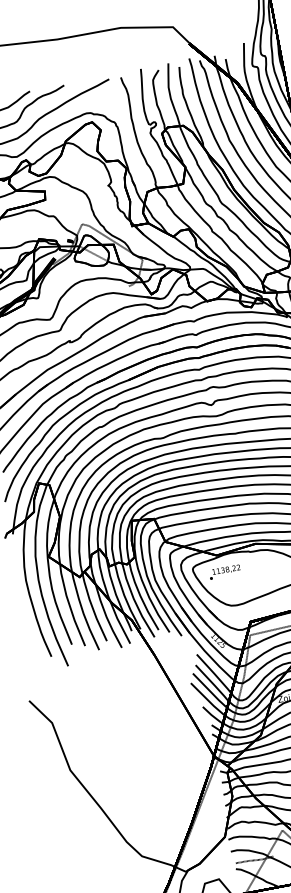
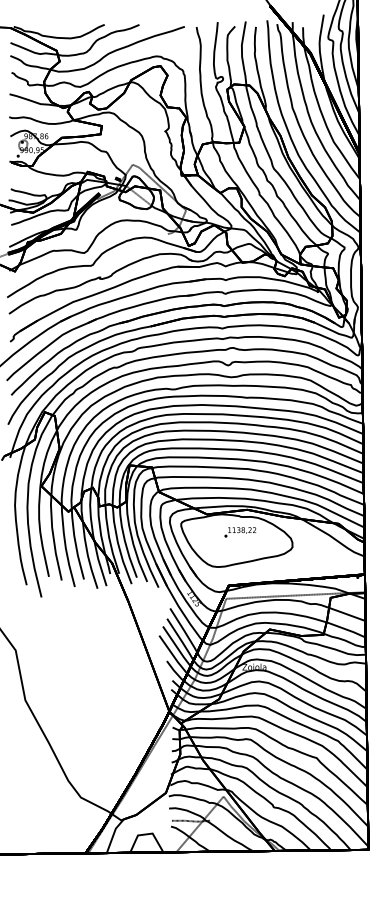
text: (225, 572) -> (240, 532), moved

